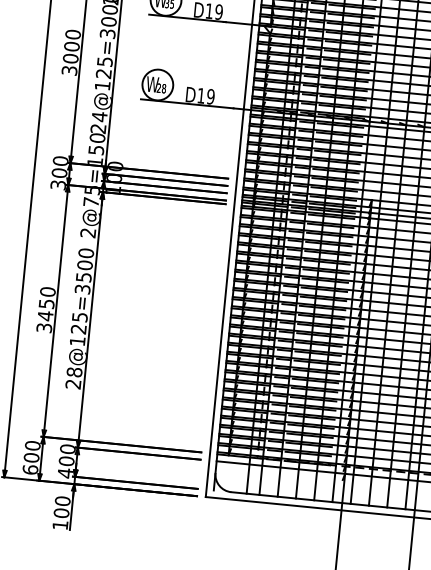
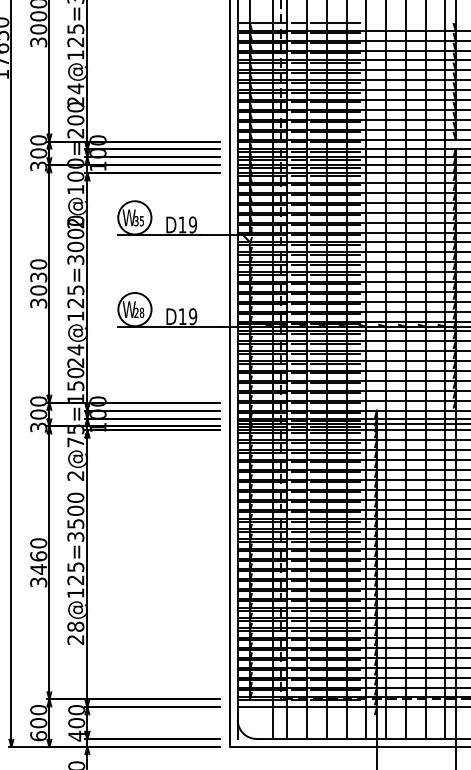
text: (71, 46) -> (38, 277), 3000 -> 3030
text: (46, 304) -> (38, 556), 3450 -> 3460

